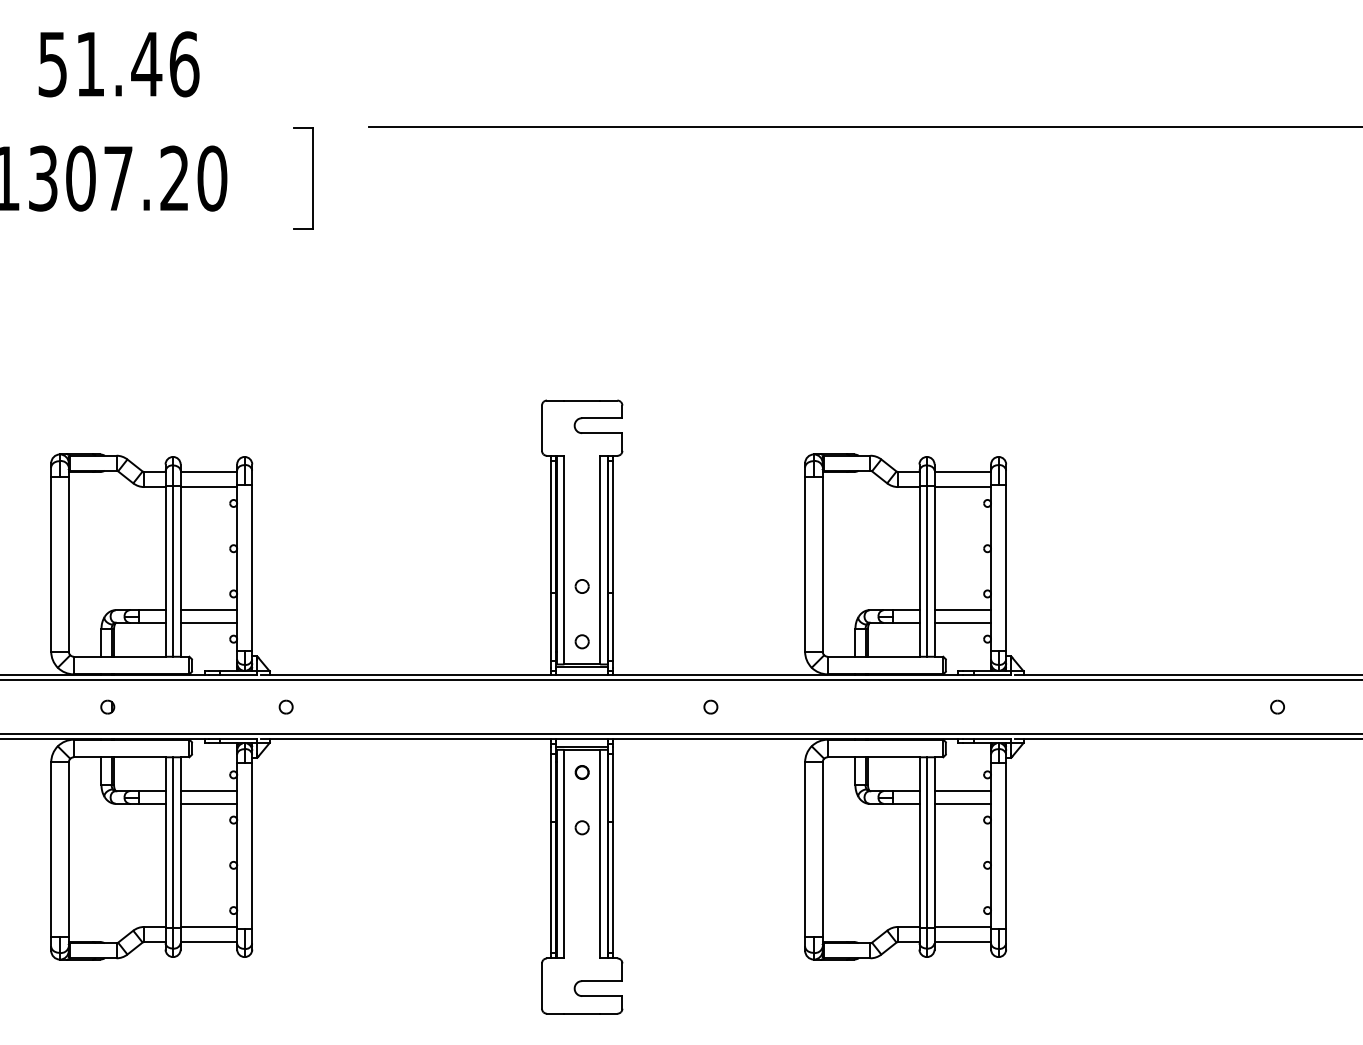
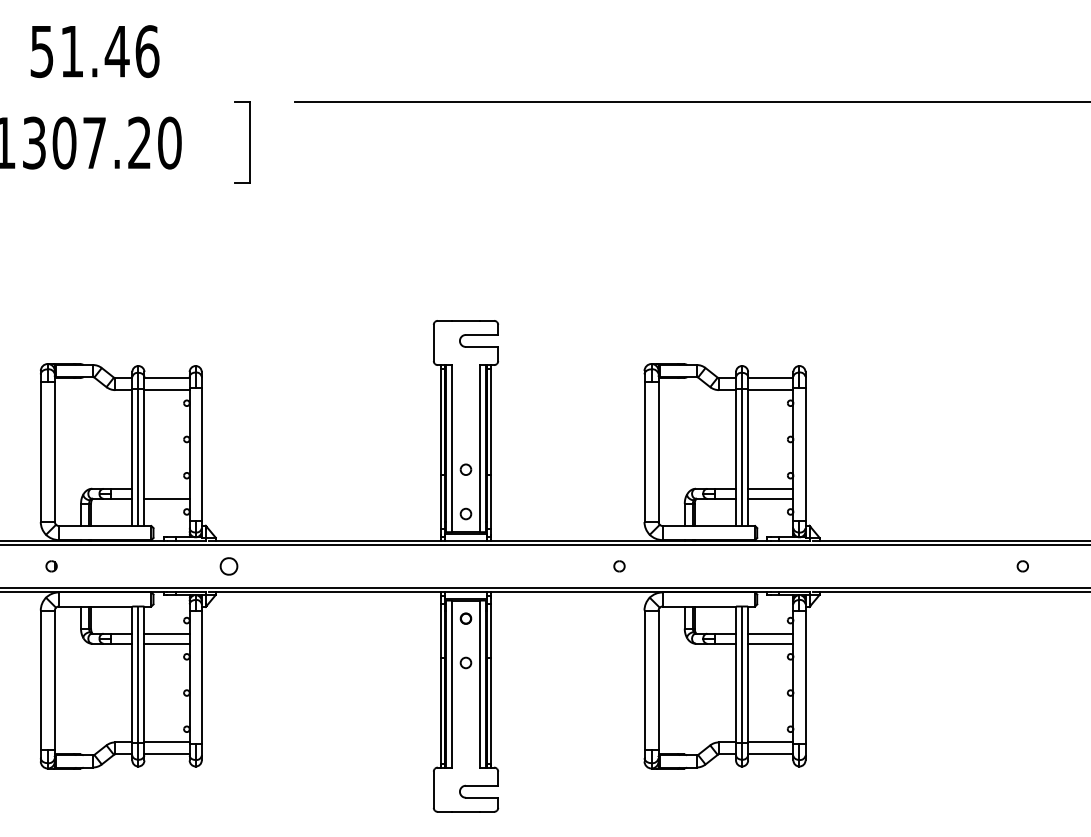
line: (208, 610) -> (166, 488), removed
part: (107, 706) -> (51, 565), moved
part: (285, 706) -> (228, 565), size x1.6
part: (710, 706) -> (619, 565), moved

